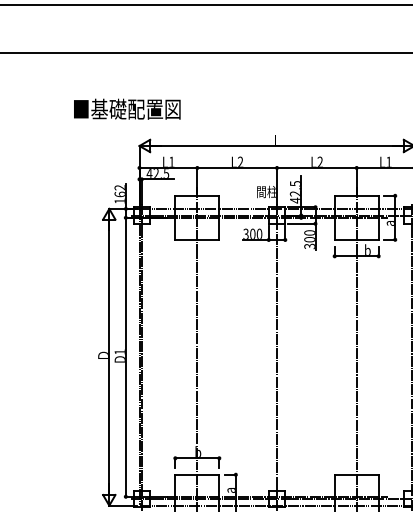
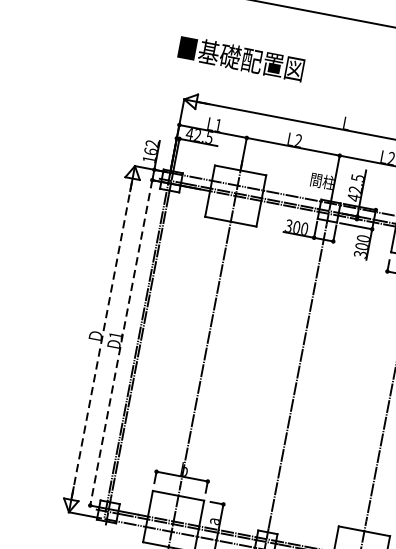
text: (127, 108) -> (241, 57), moved
line: (109, 356) -> (102, 338), solid -> dashed
line: (125, 357) -> (120, 343), solid -> dashed

